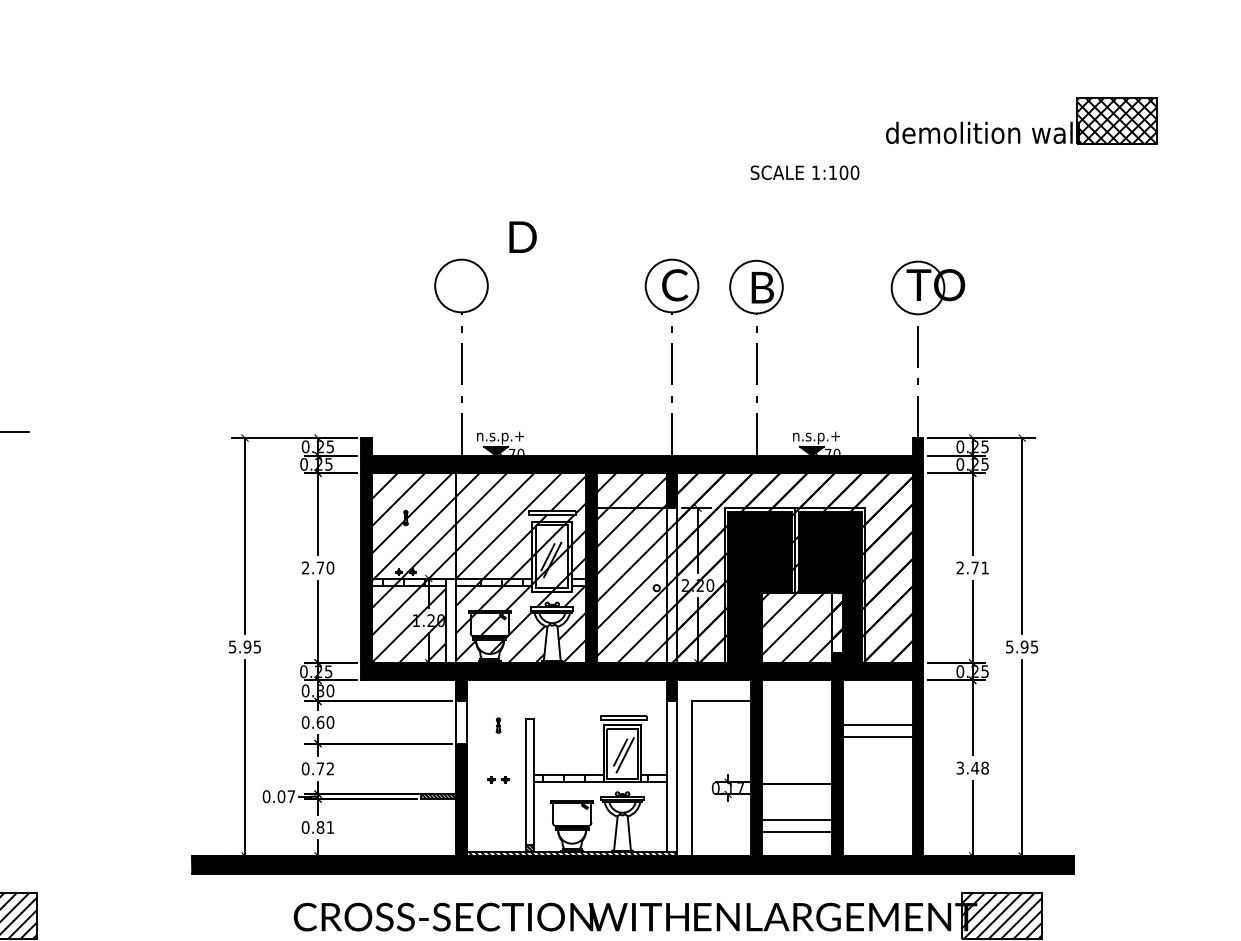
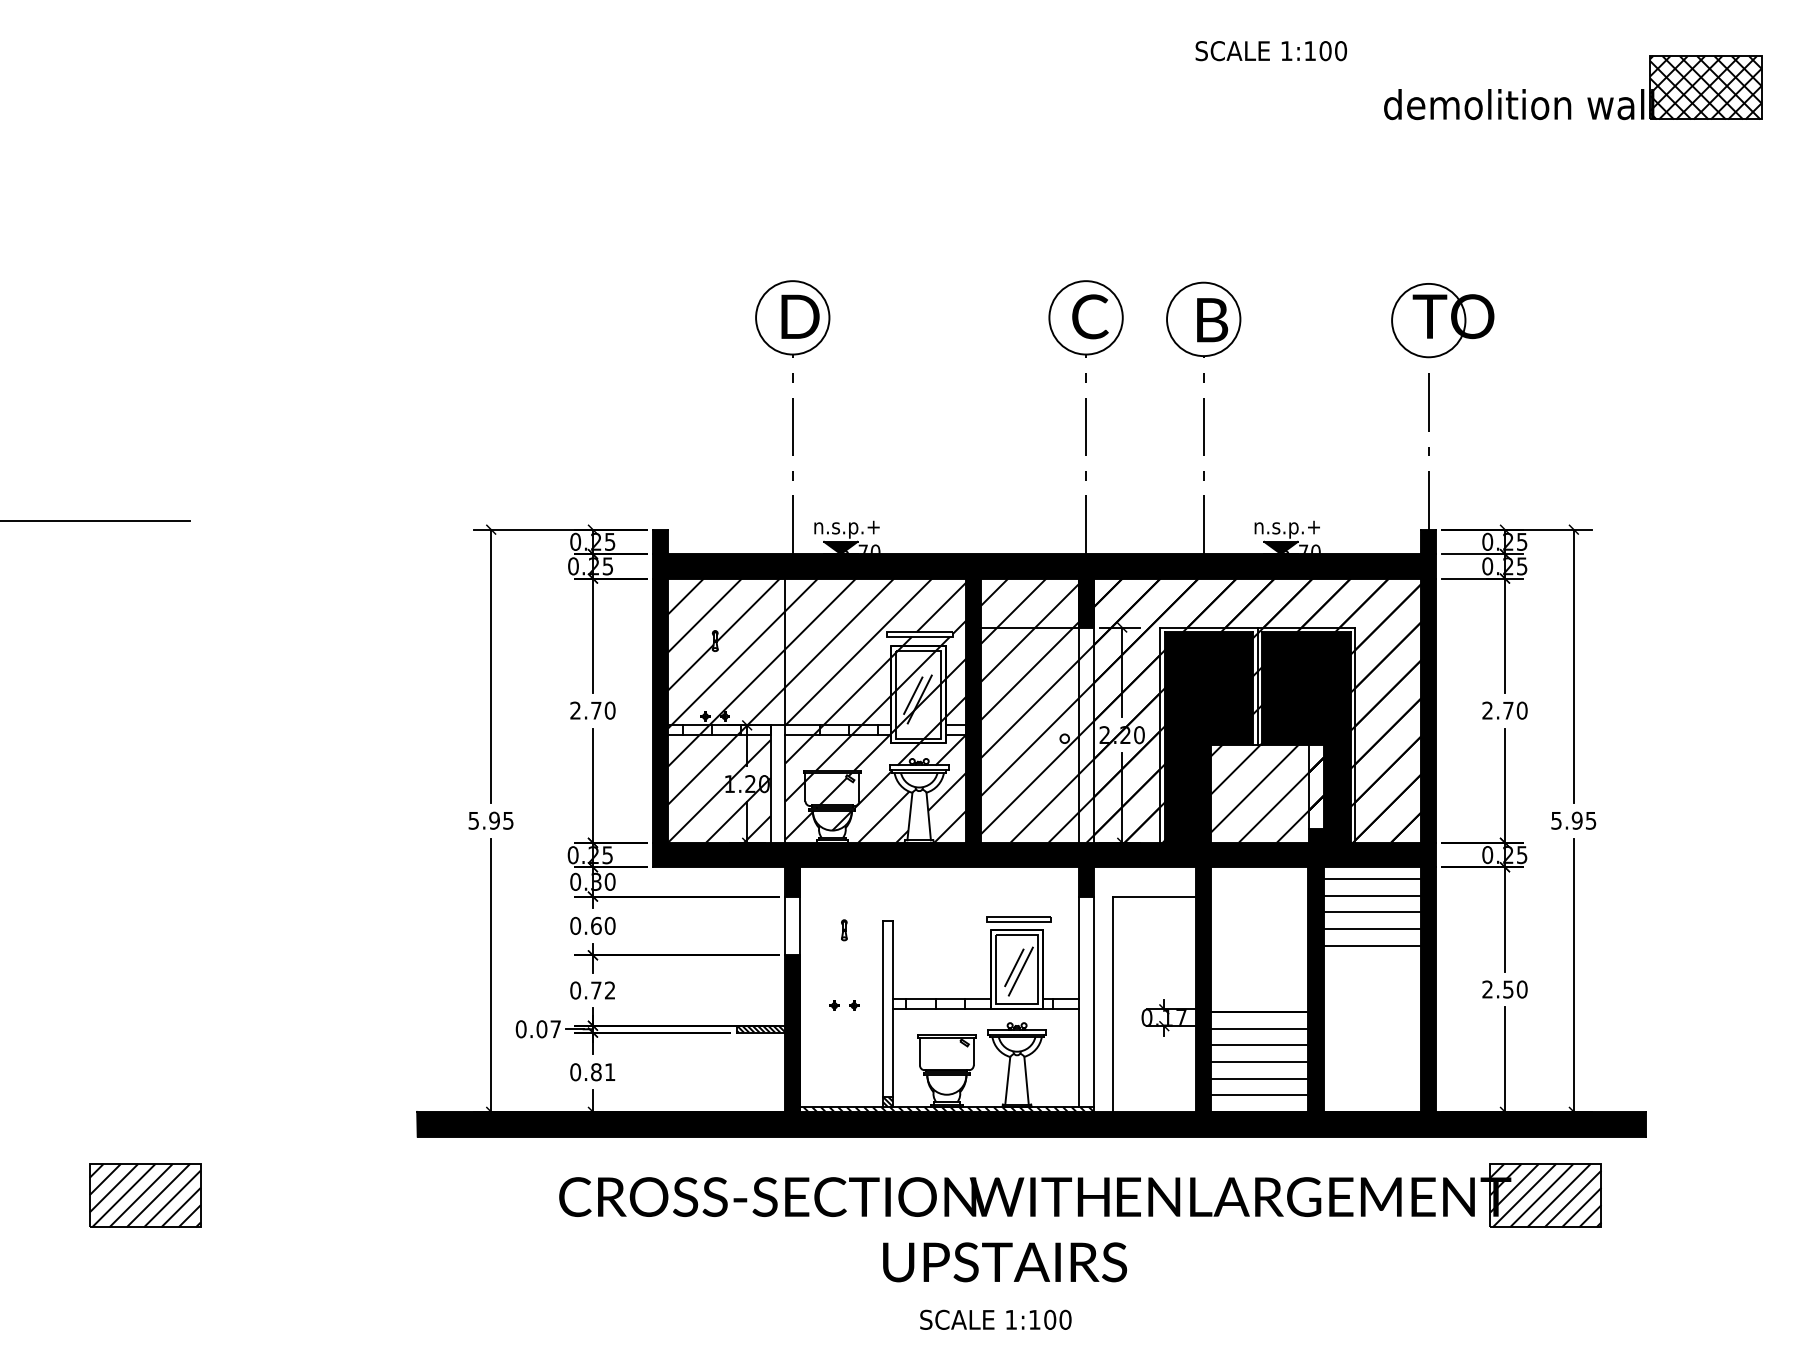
text: (804, 173) -> (1270, 51), moved
text: (523, 236) -> (800, 316), moved
text: (984, 567) -> (1521, 710), 2.71 -> 2.70
line: (876, 689) -> (1371, 879), added
line: (876, 700) -> (1371, 895), added
line: (876, 712) -> (1371, 912), added
text: (972, 768) -> (1504, 989), 3.48 -> 2.50
line: (796, 796) -> (1259, 1028), added
line: (796, 808) -> (1259, 1045), added
line: (796, 844) -> (1259, 1095), added

